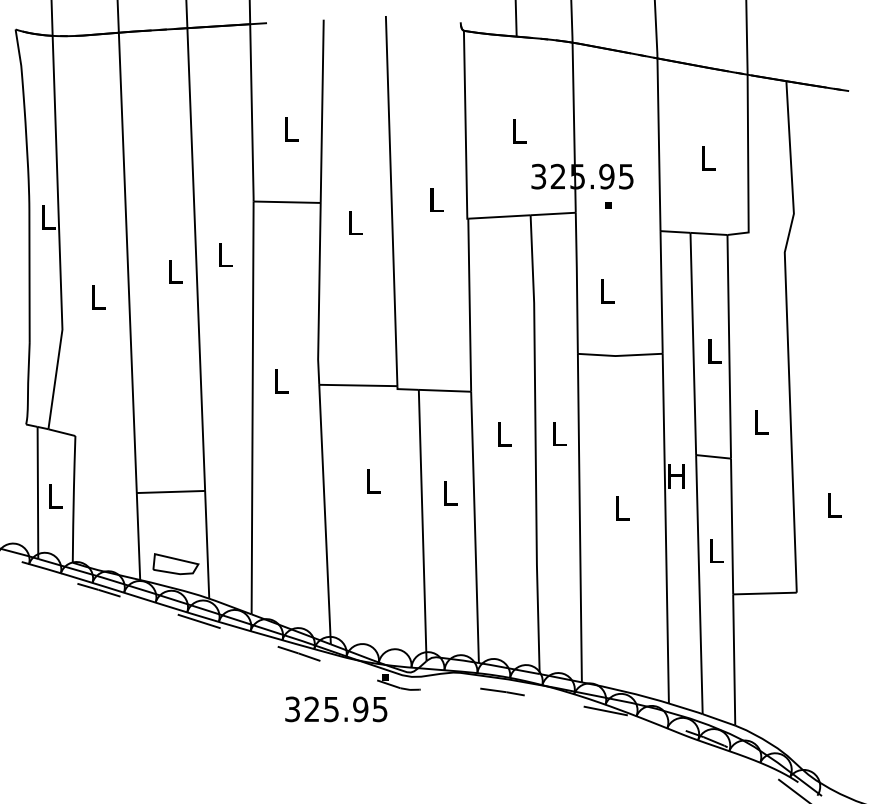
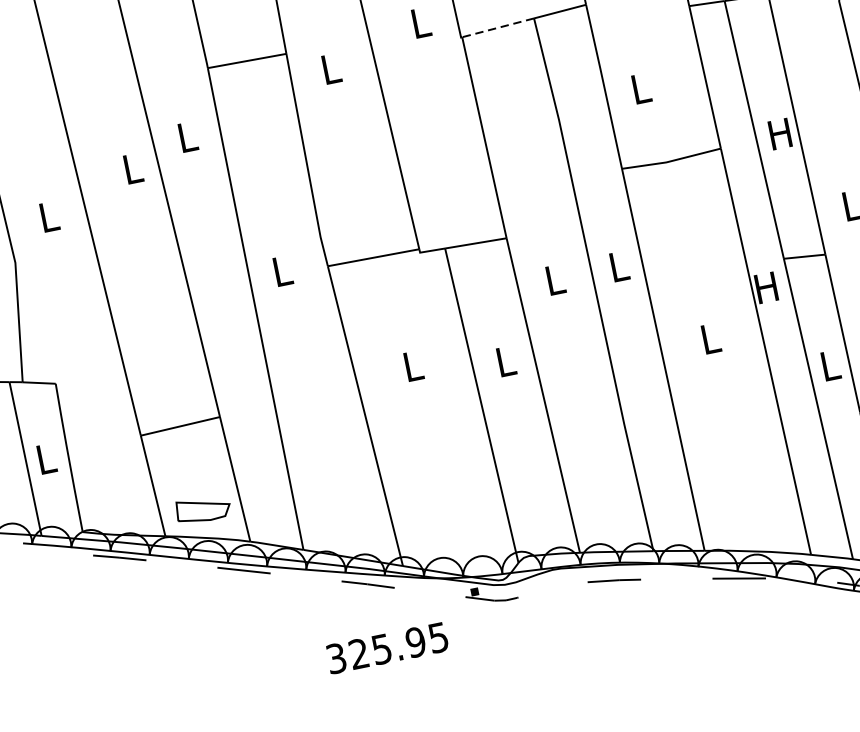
line: (498, 217) -> (497, 28), solid -> dashed
text: (713, 351) -> (779, 133), L -> H
text: (336, 709) -> (387, 648), moved

